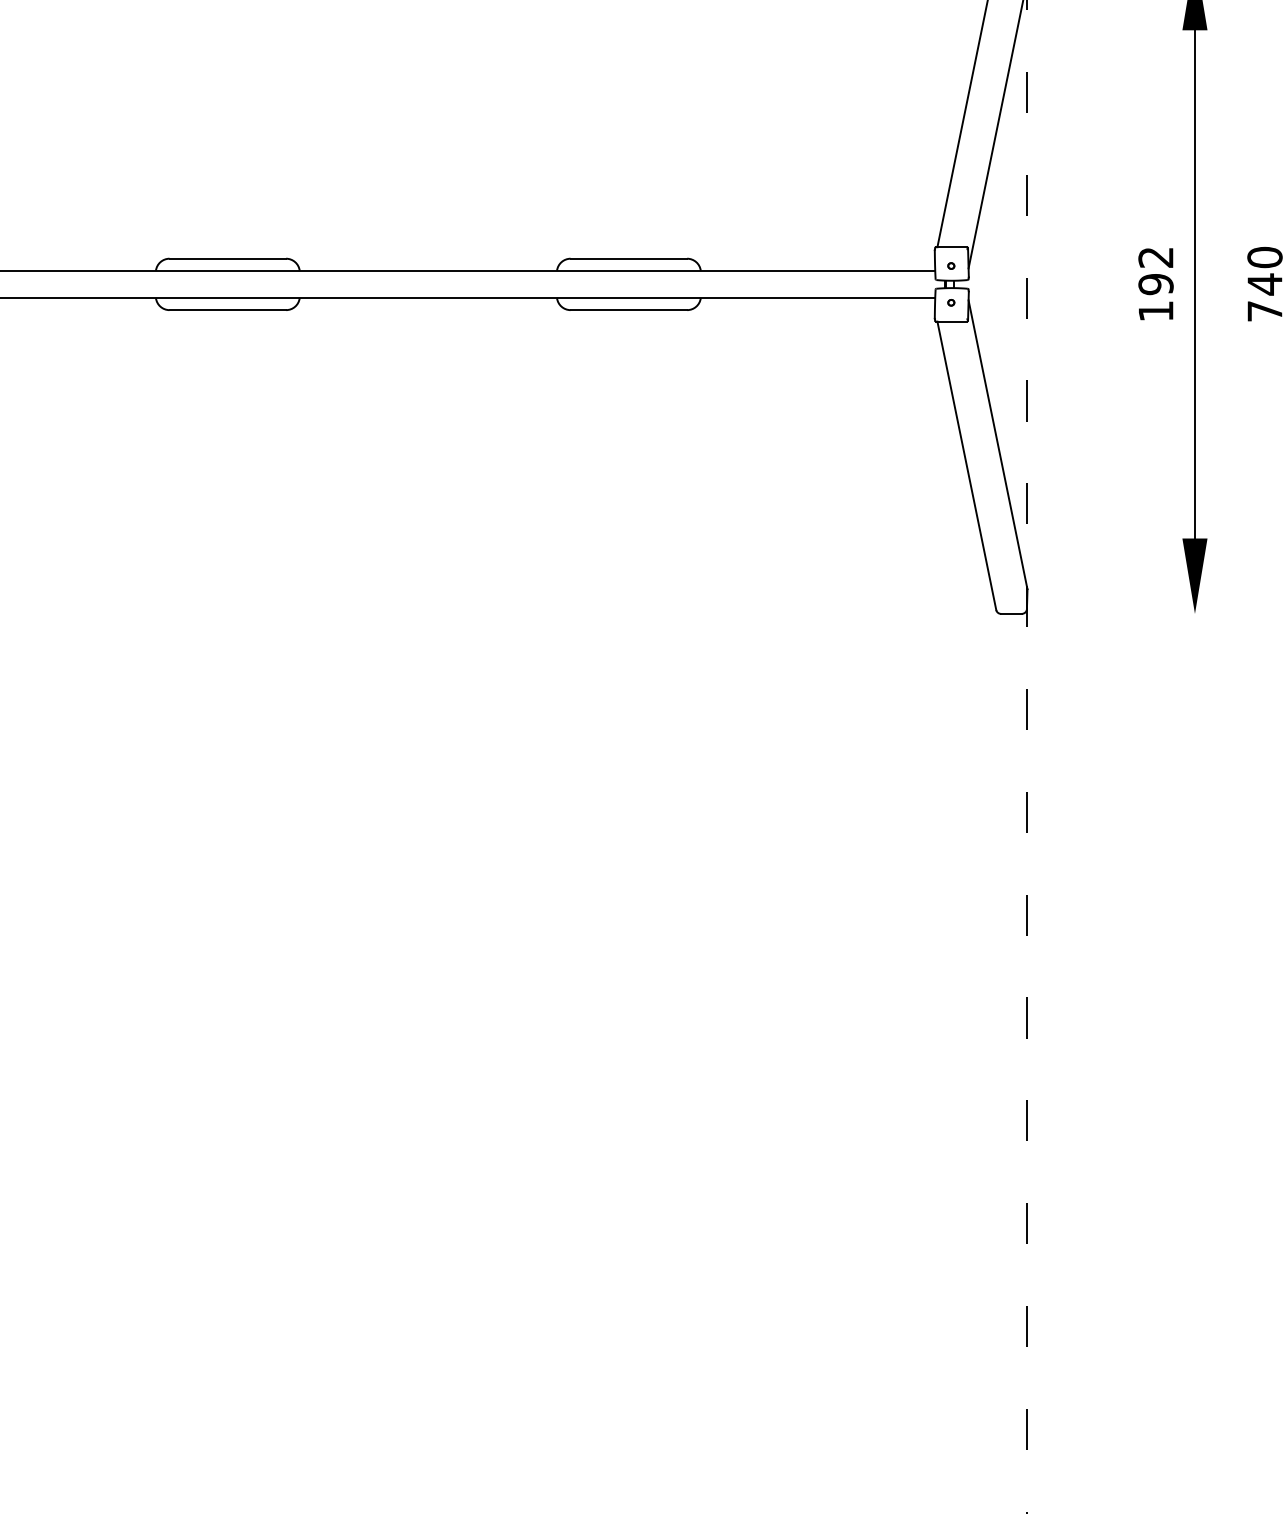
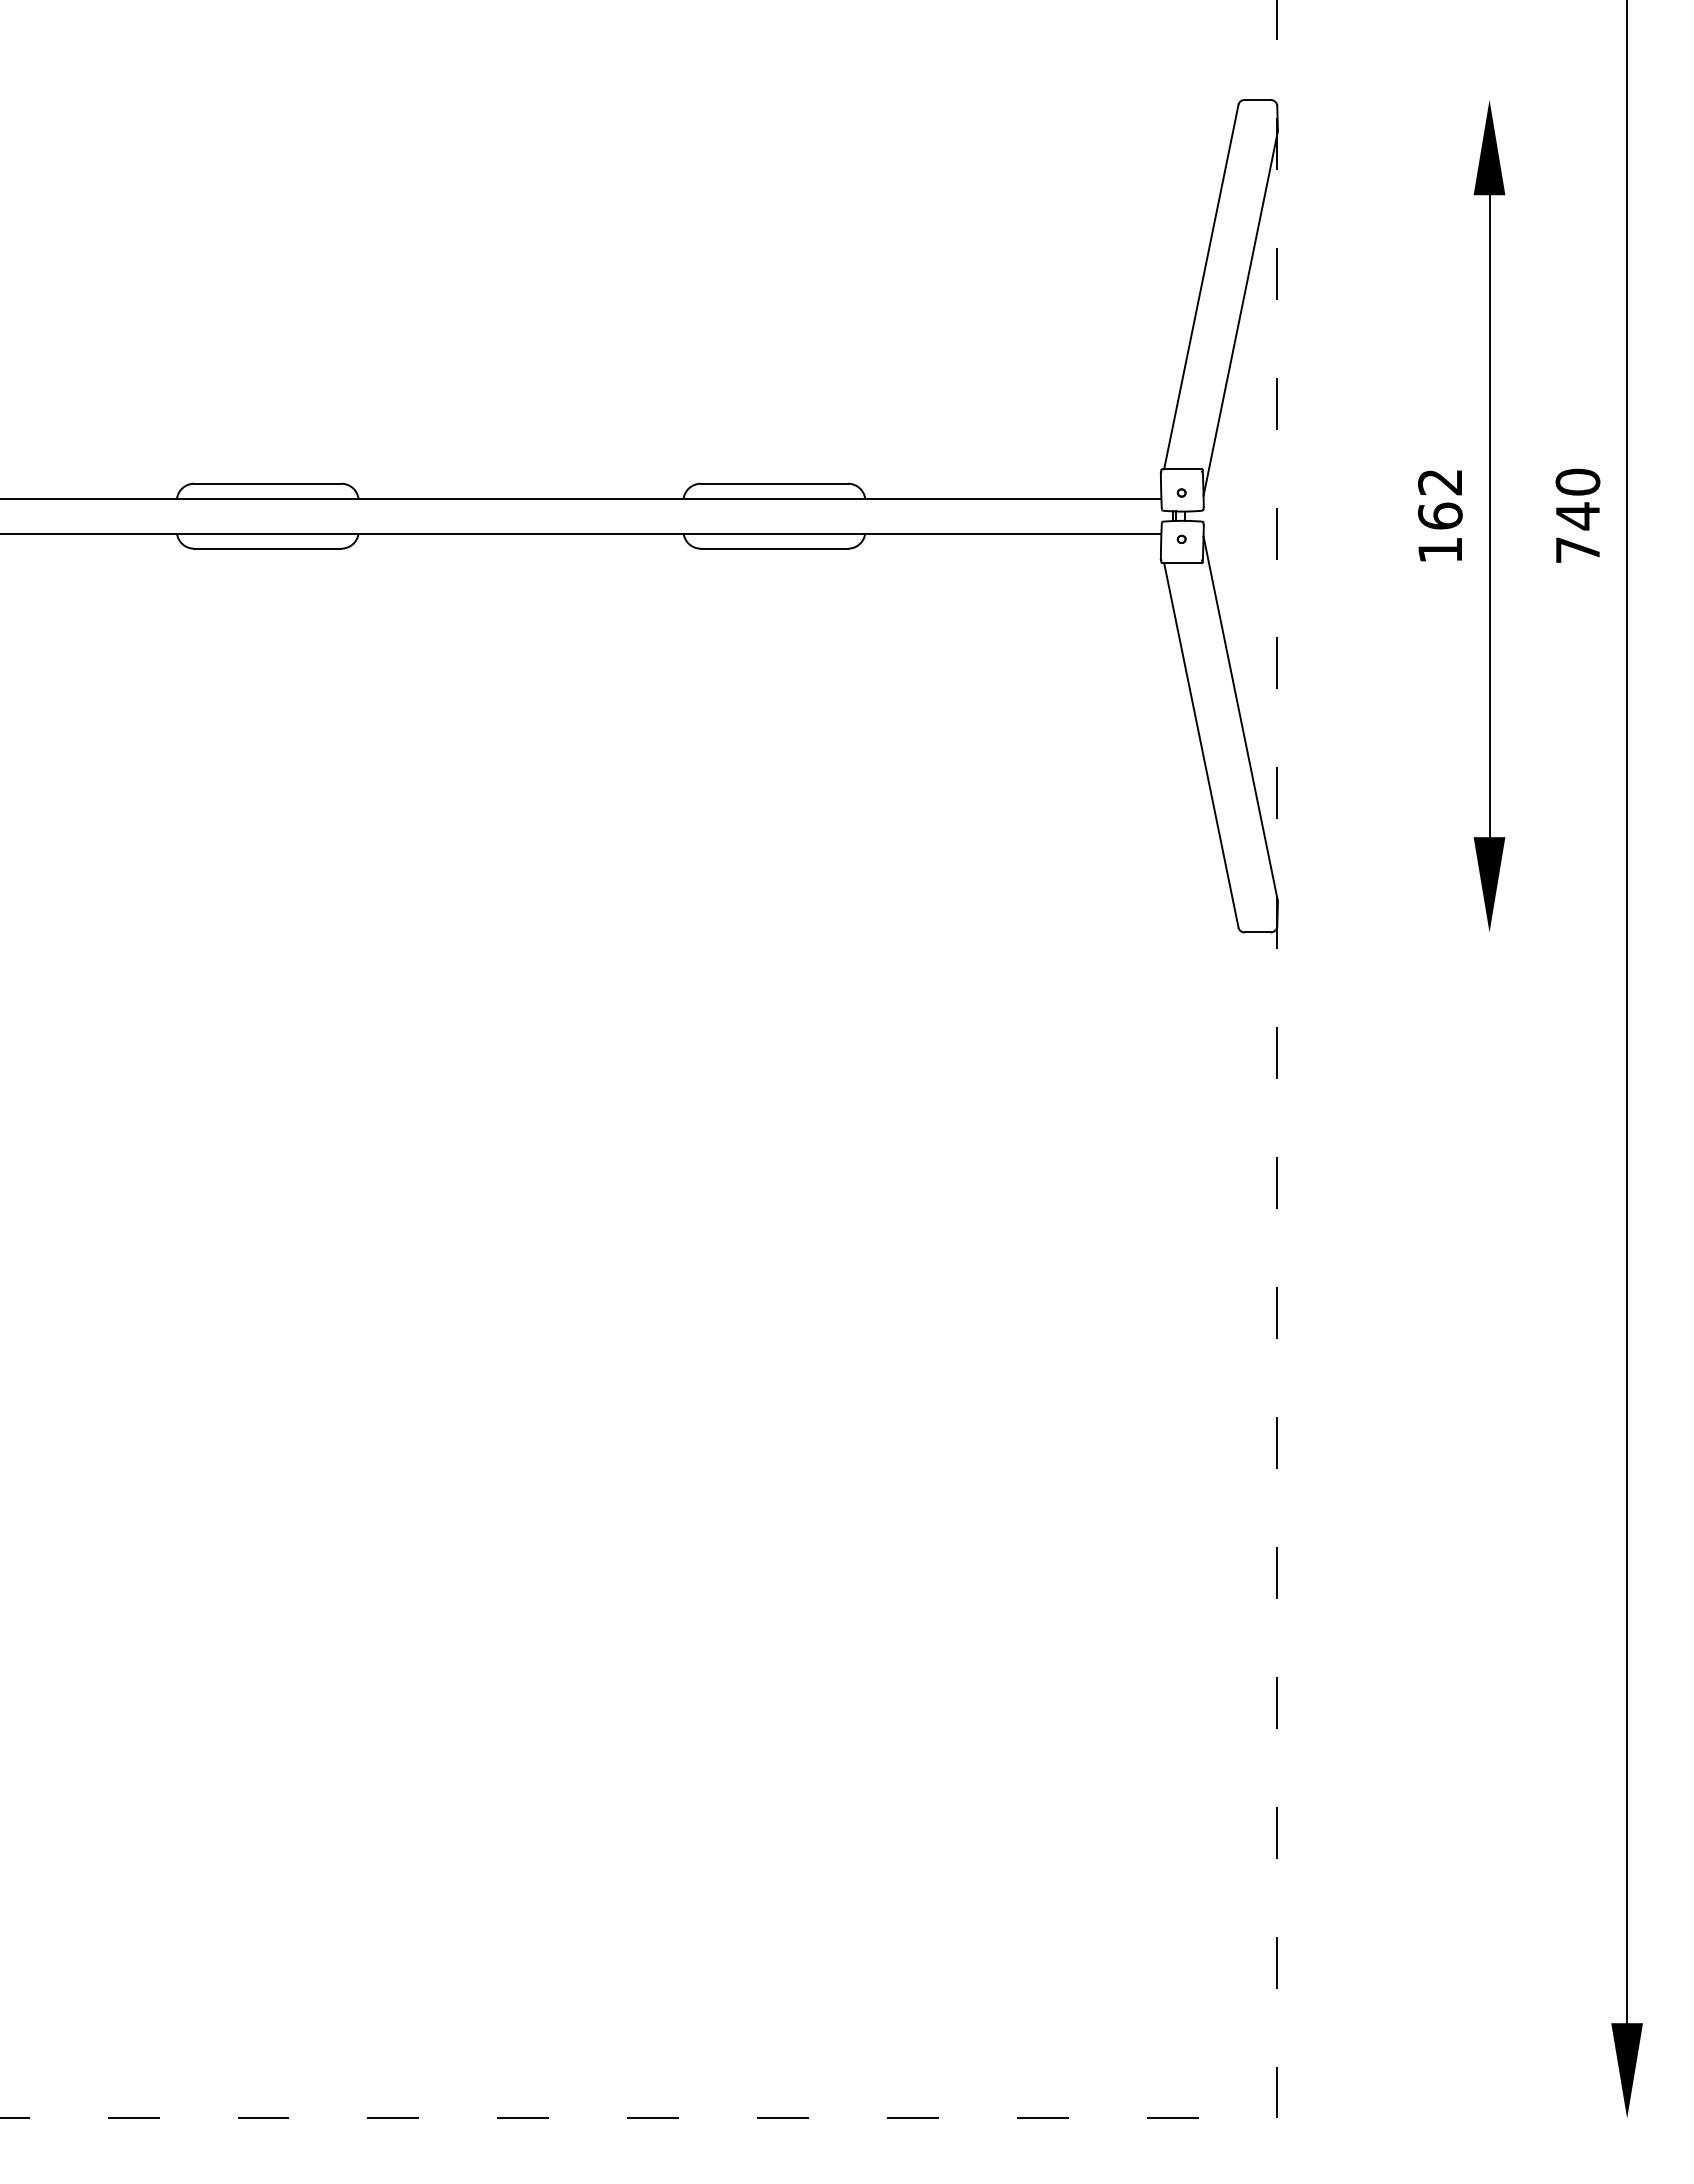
text: (1156, 283) -> (1440, 515), 192 -> 162

